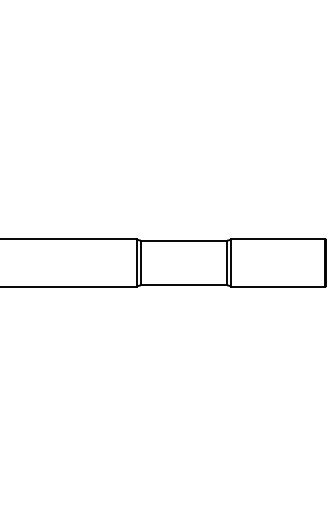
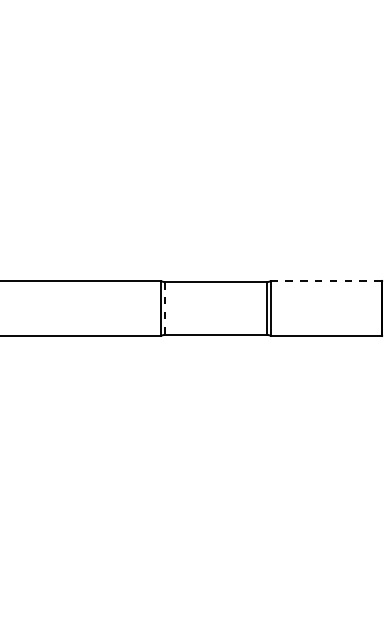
line: (278, 239) -> (326, 280), solid -> dashed
line: (140, 263) -> (165, 308), solid -> dashed

